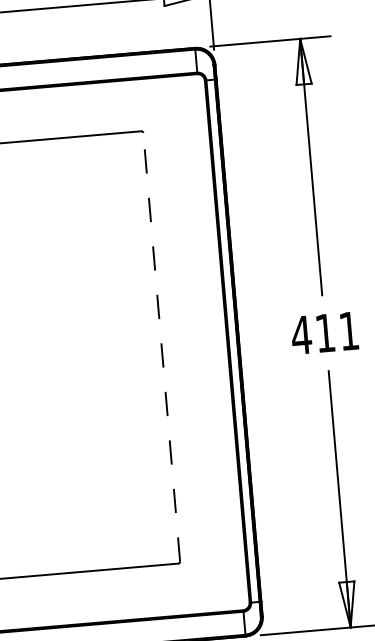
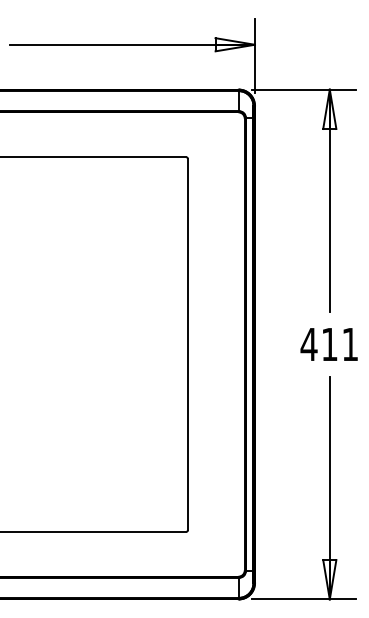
line: (161, 347) -> (187, 344), dashed -> solid

